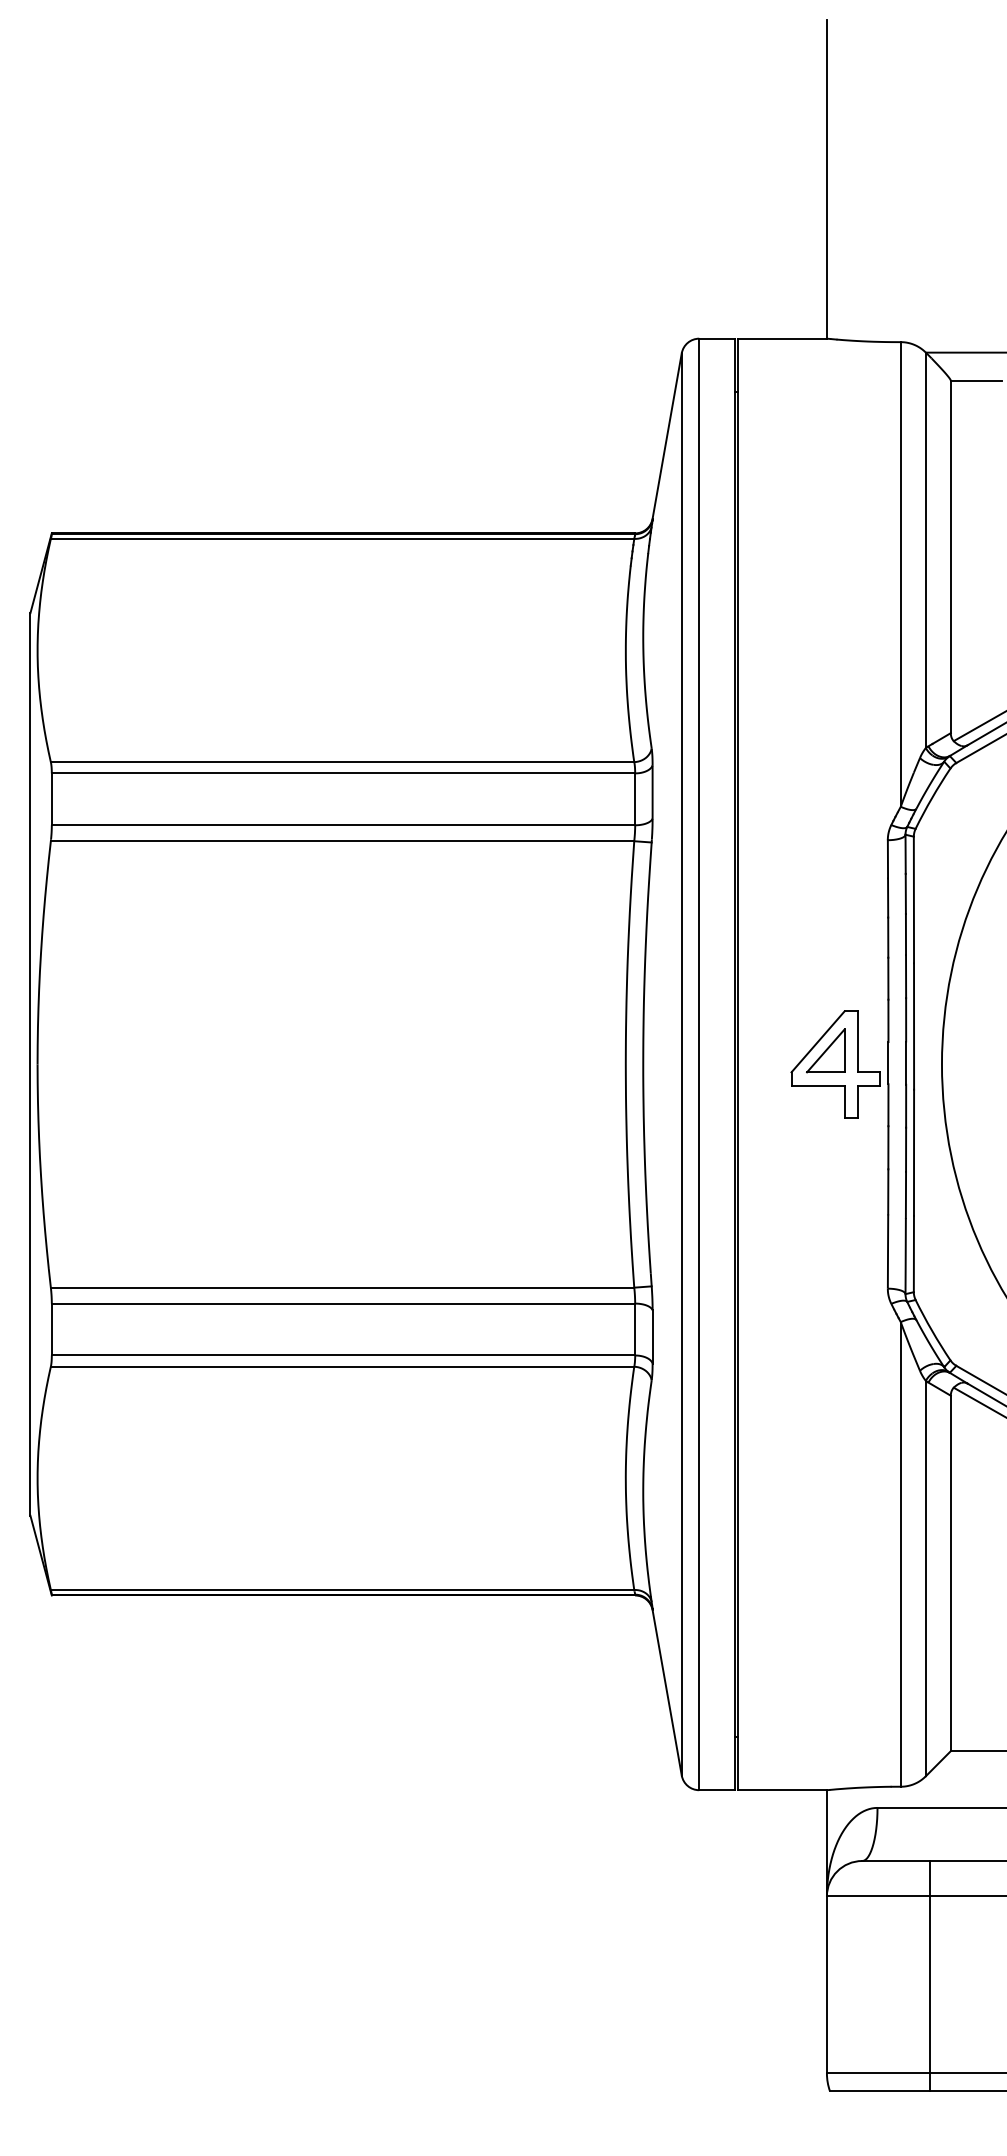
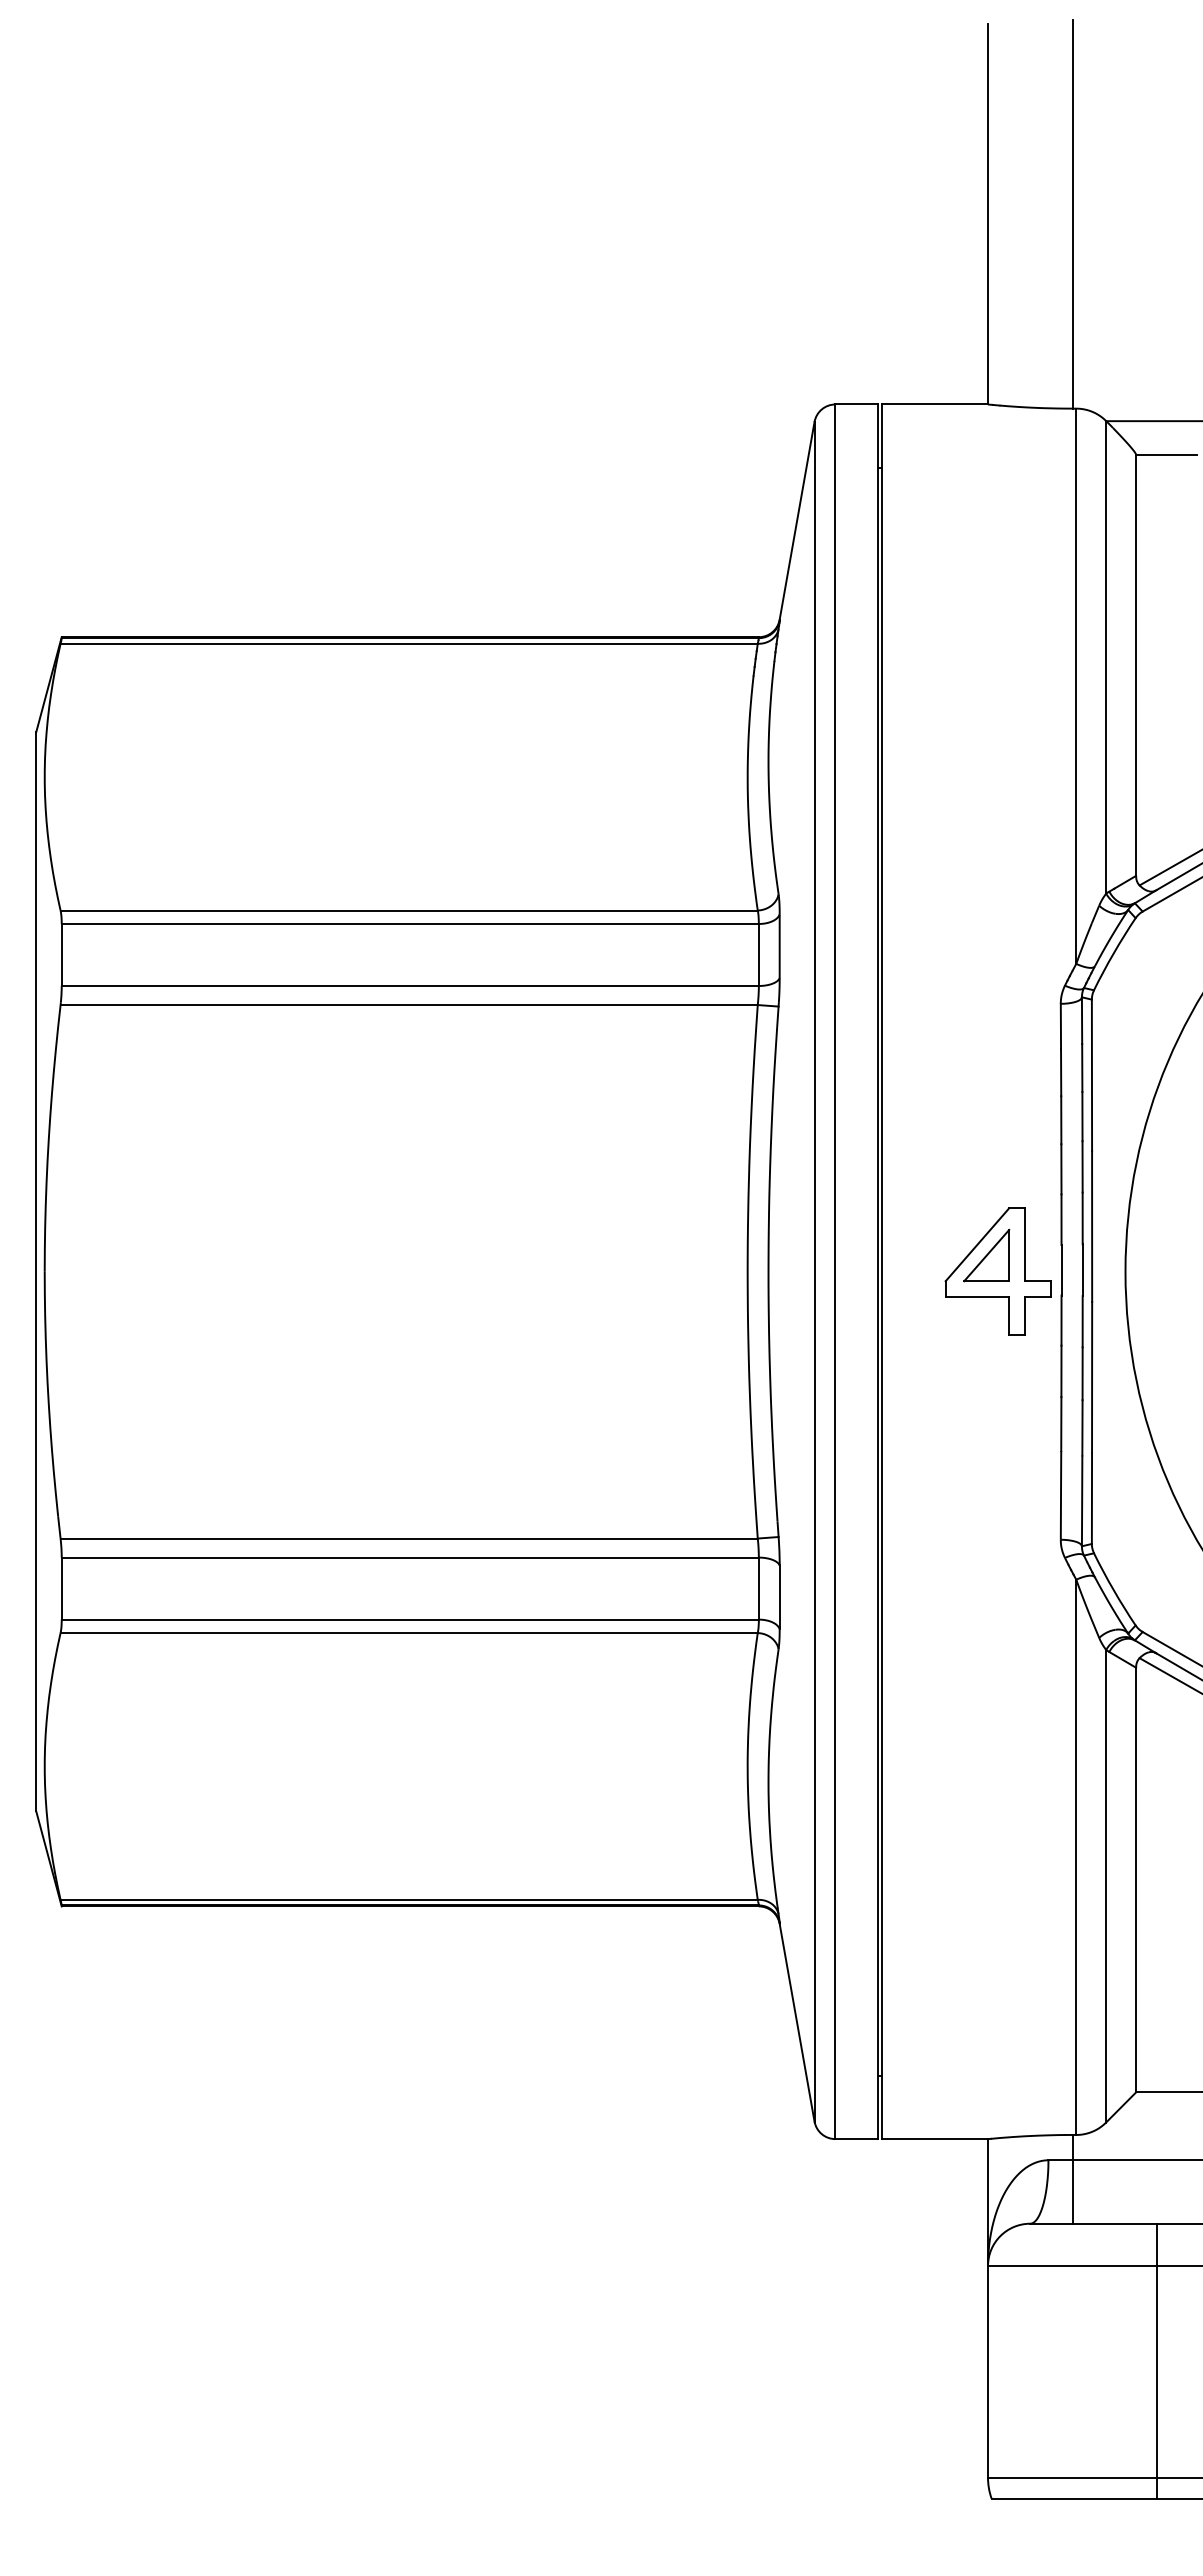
line: (897, 178) -> (1072, 213), added
line: (897, 1823) -> (1072, 2178), added
line: (930, 1975) -> (1157, 2360), moved

